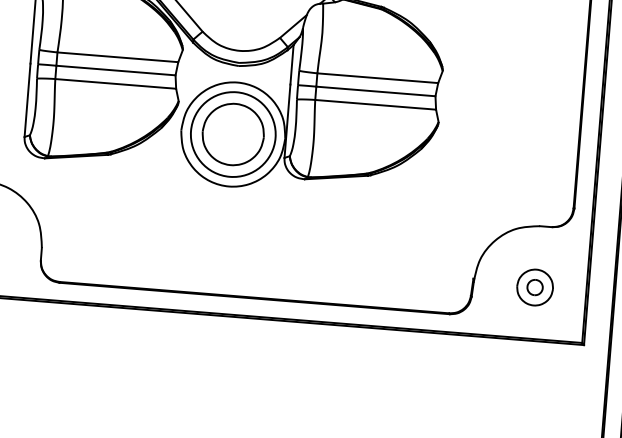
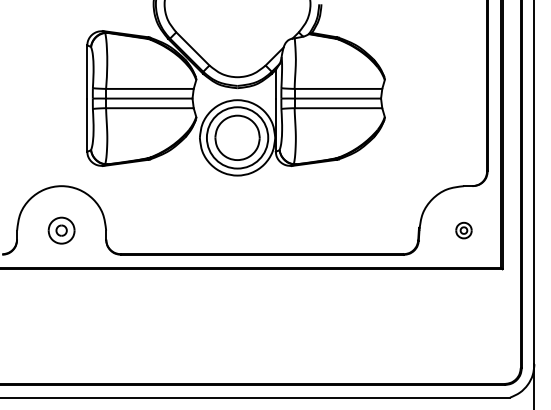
part: (534, 287) -> (463, 230), size x0.6

